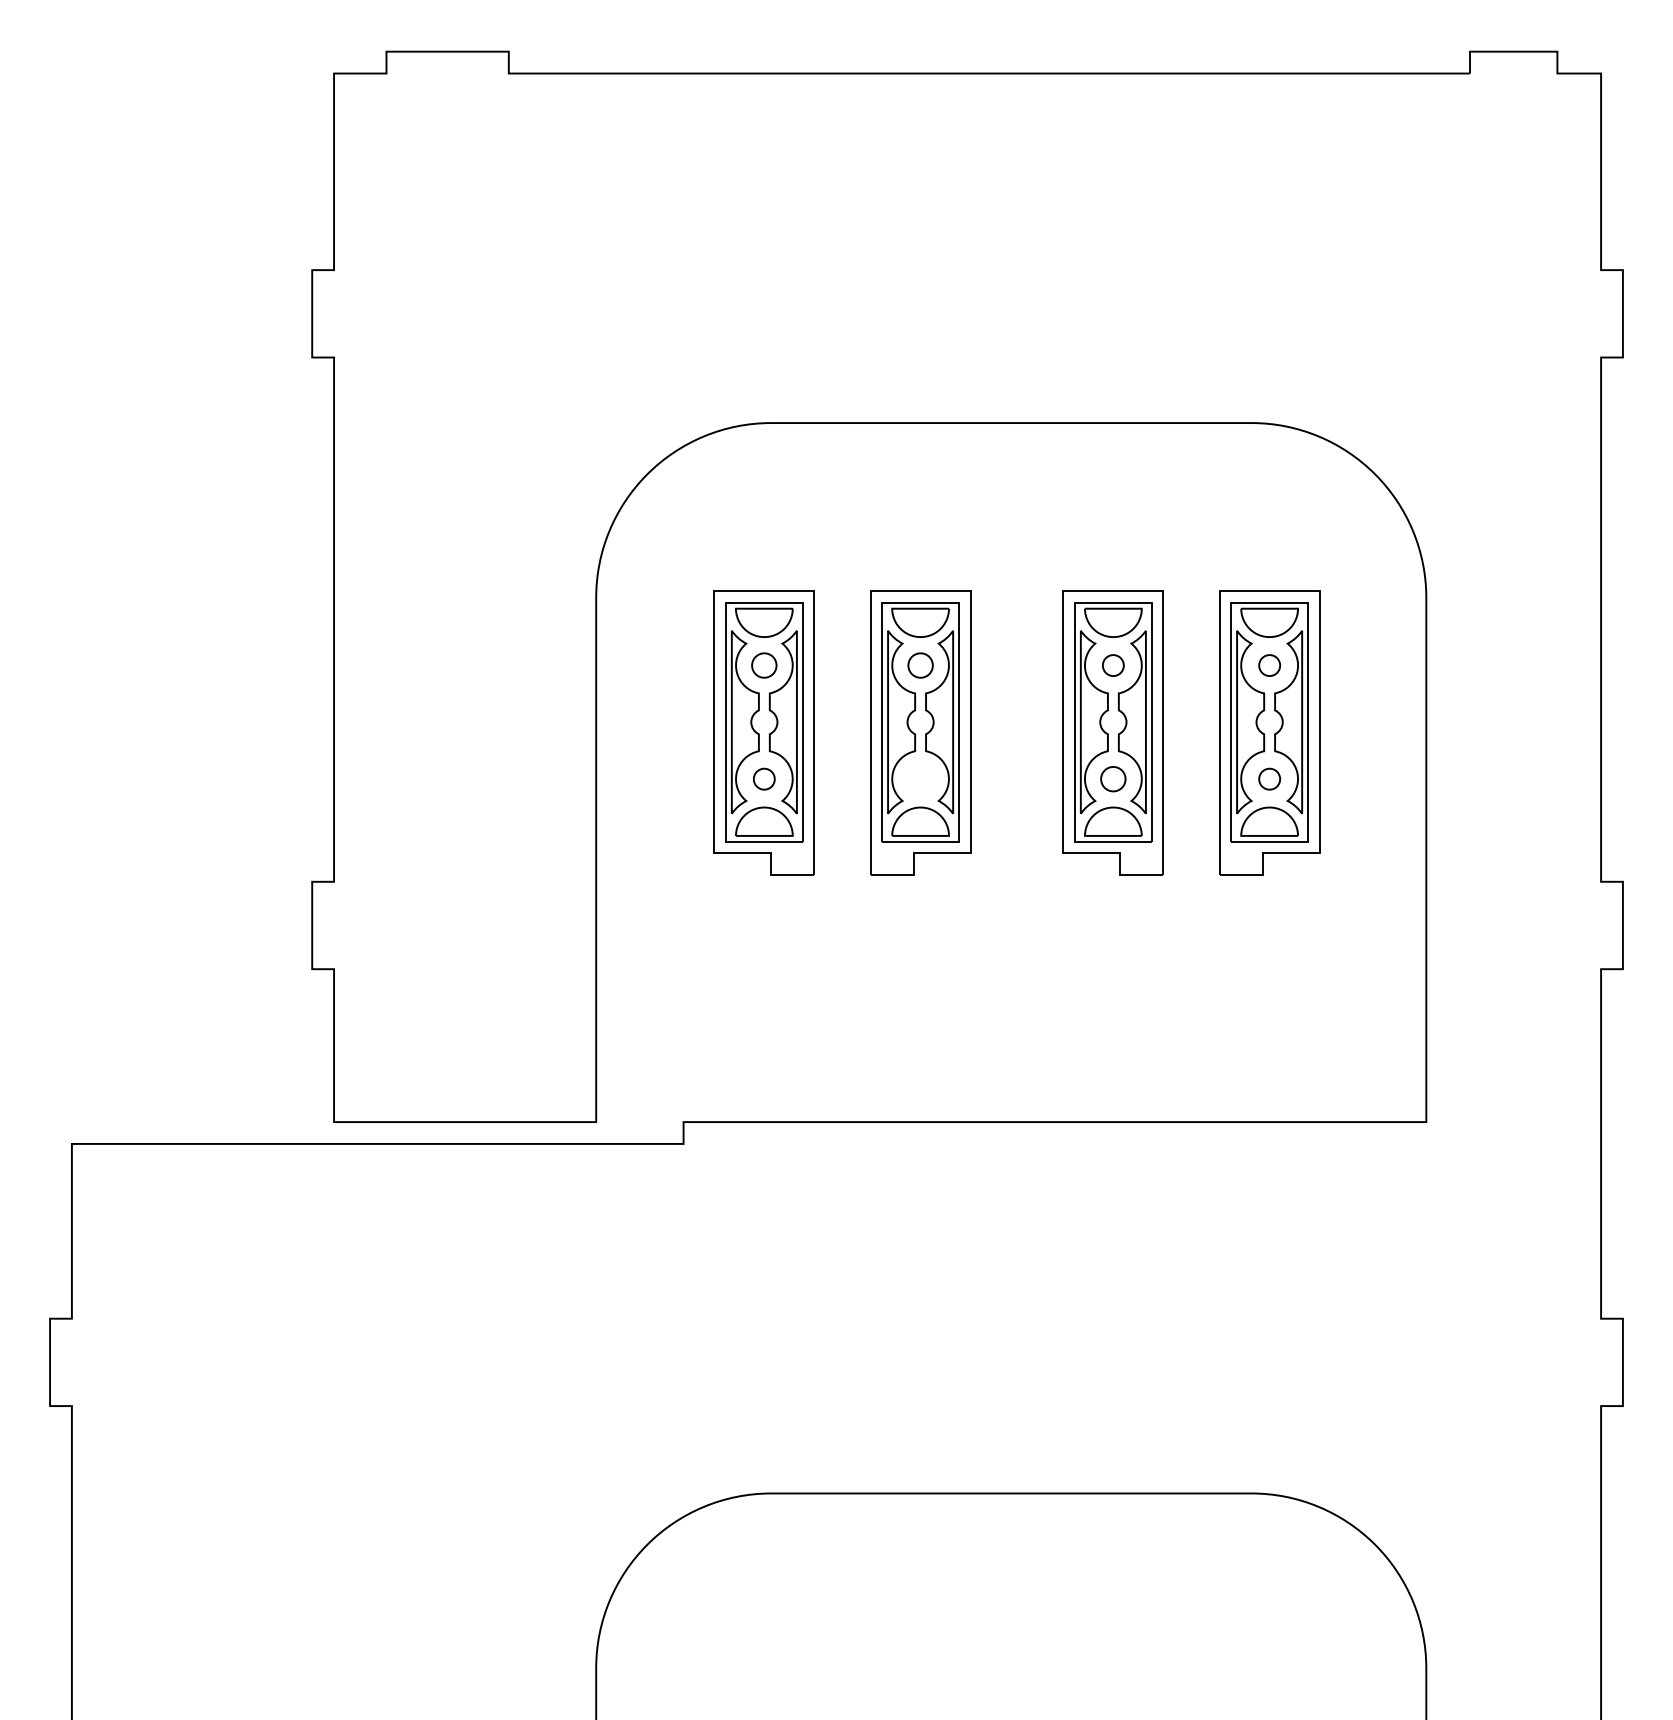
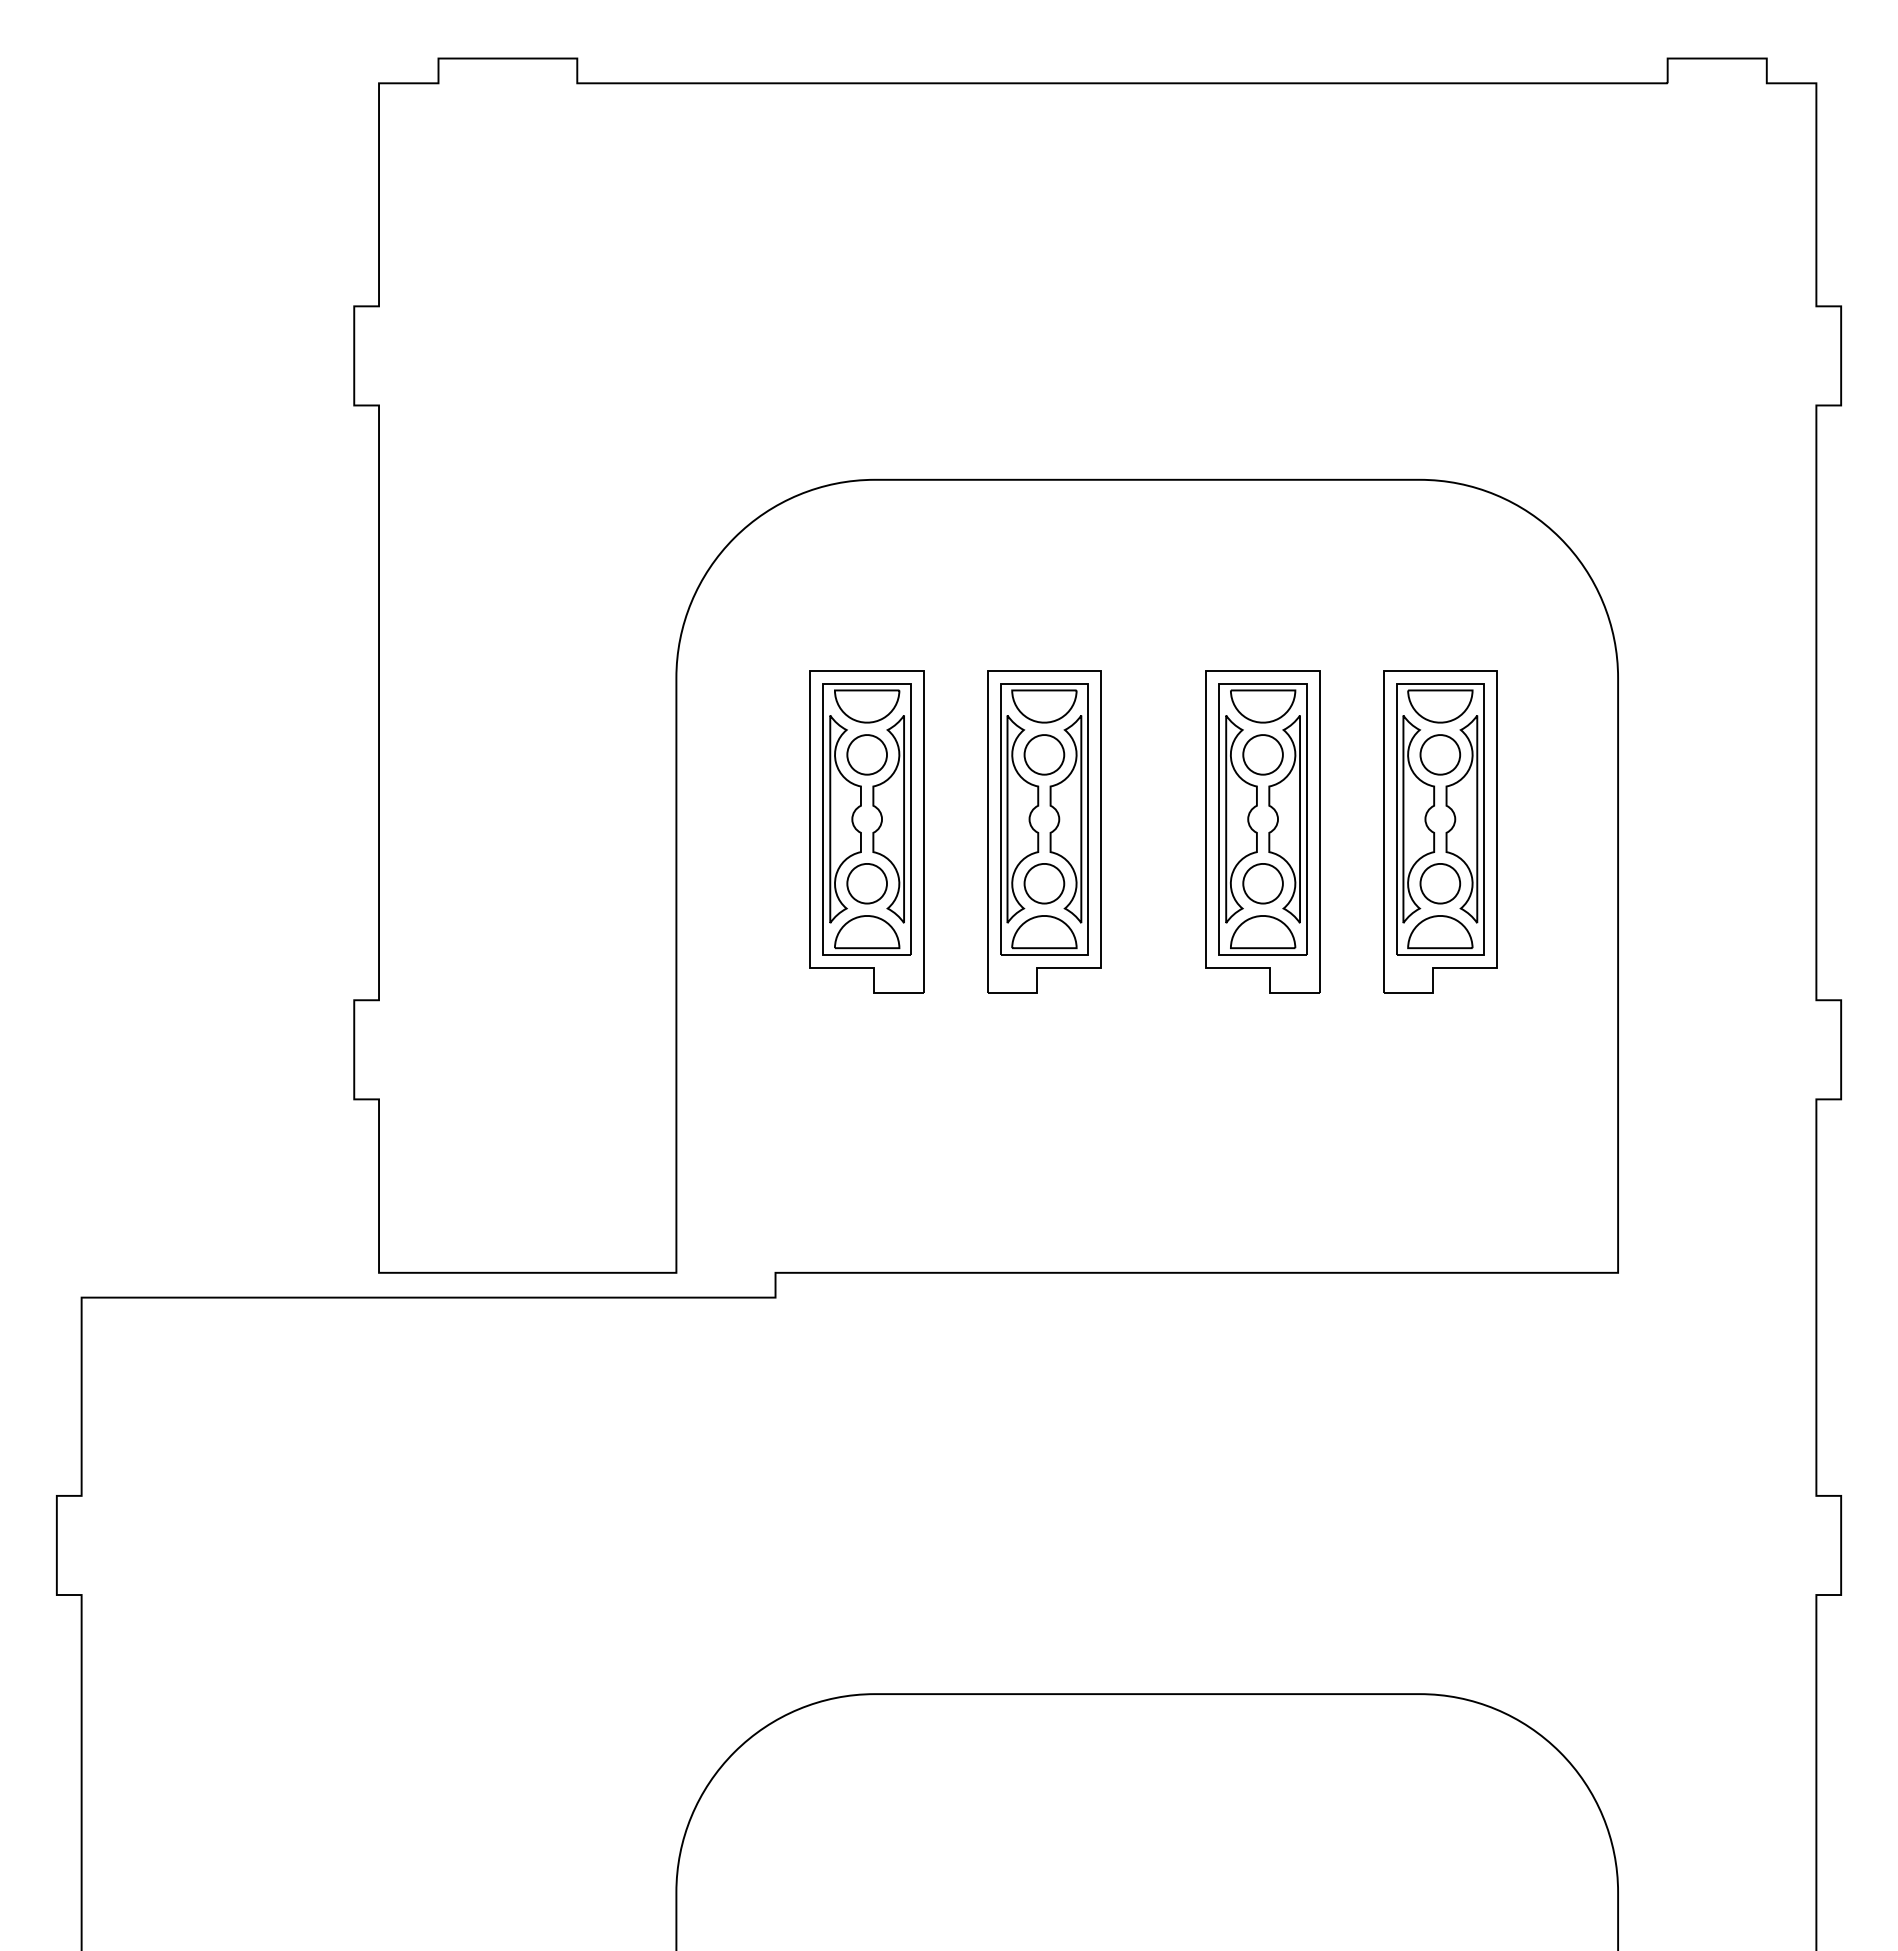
part: (763, 665) -> (866, 754), size x1.43
part: (920, 665) -> (1044, 754), size x1.43
part: (1112, 665) -> (1262, 754), size x1.67
part: (1269, 665) -> (1440, 754), size x1.67
part: (763, 778) -> (866, 883), size x1.67
part: (920, 778) -> (1044, 883), added
part: (1112, 778) -> (1262, 883), size x1.43
part: (1269, 778) -> (1440, 883), size x1.67

